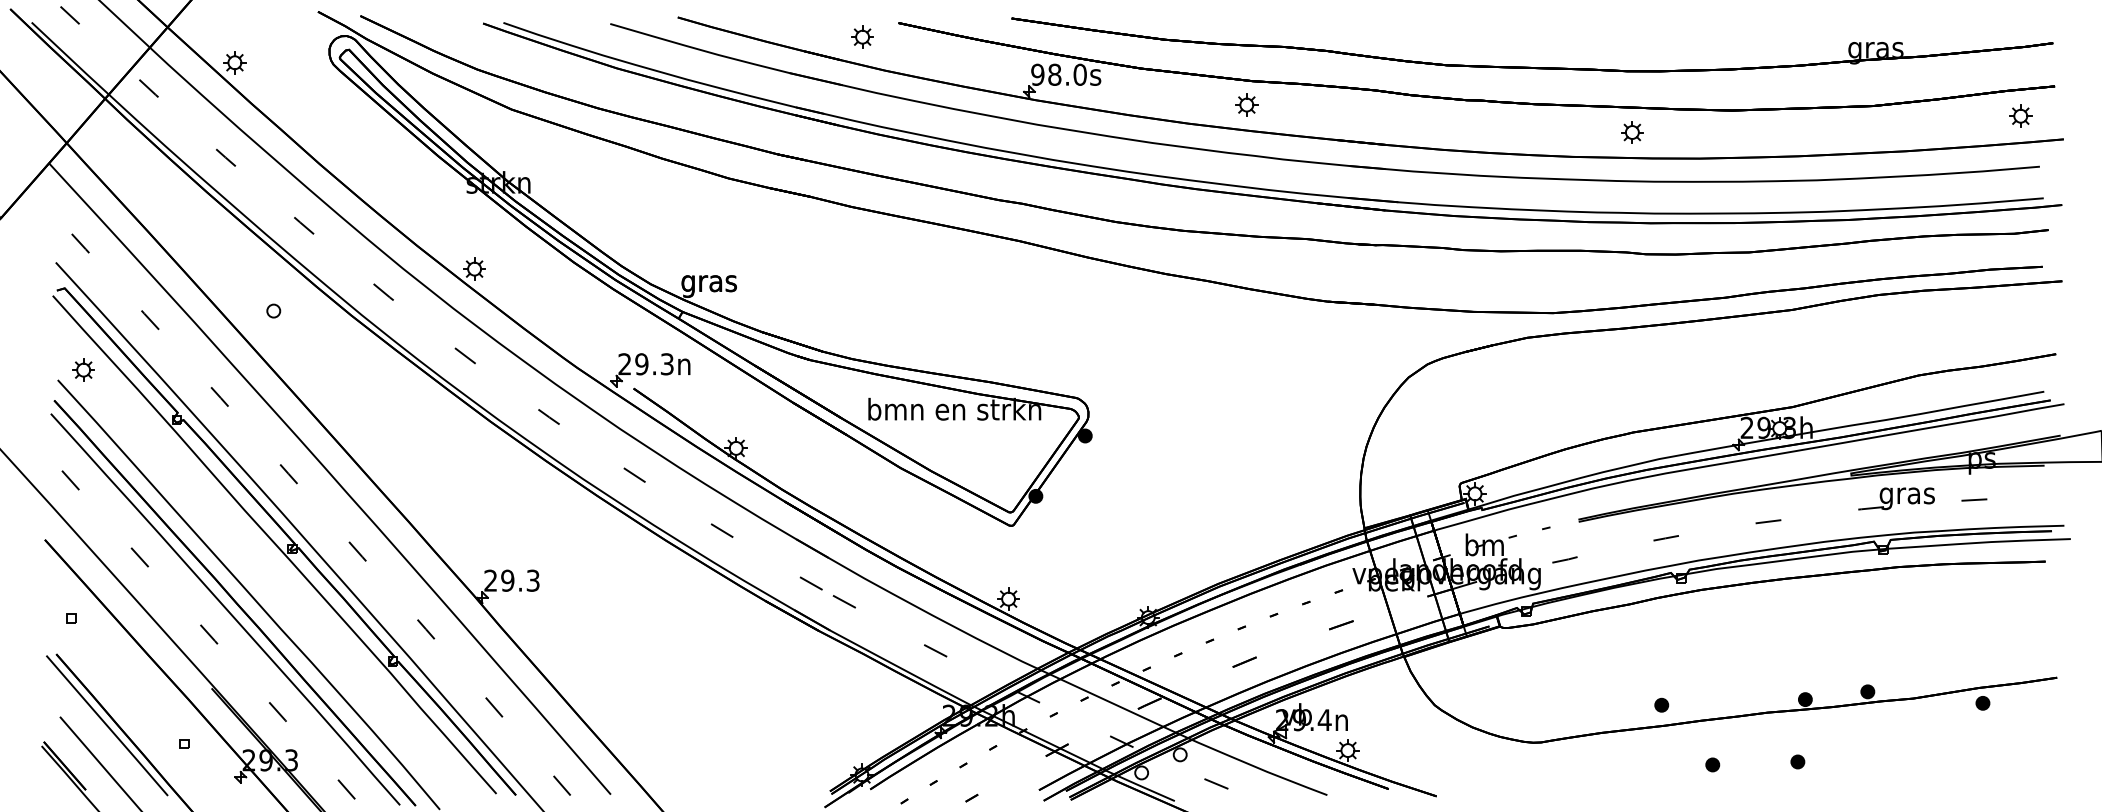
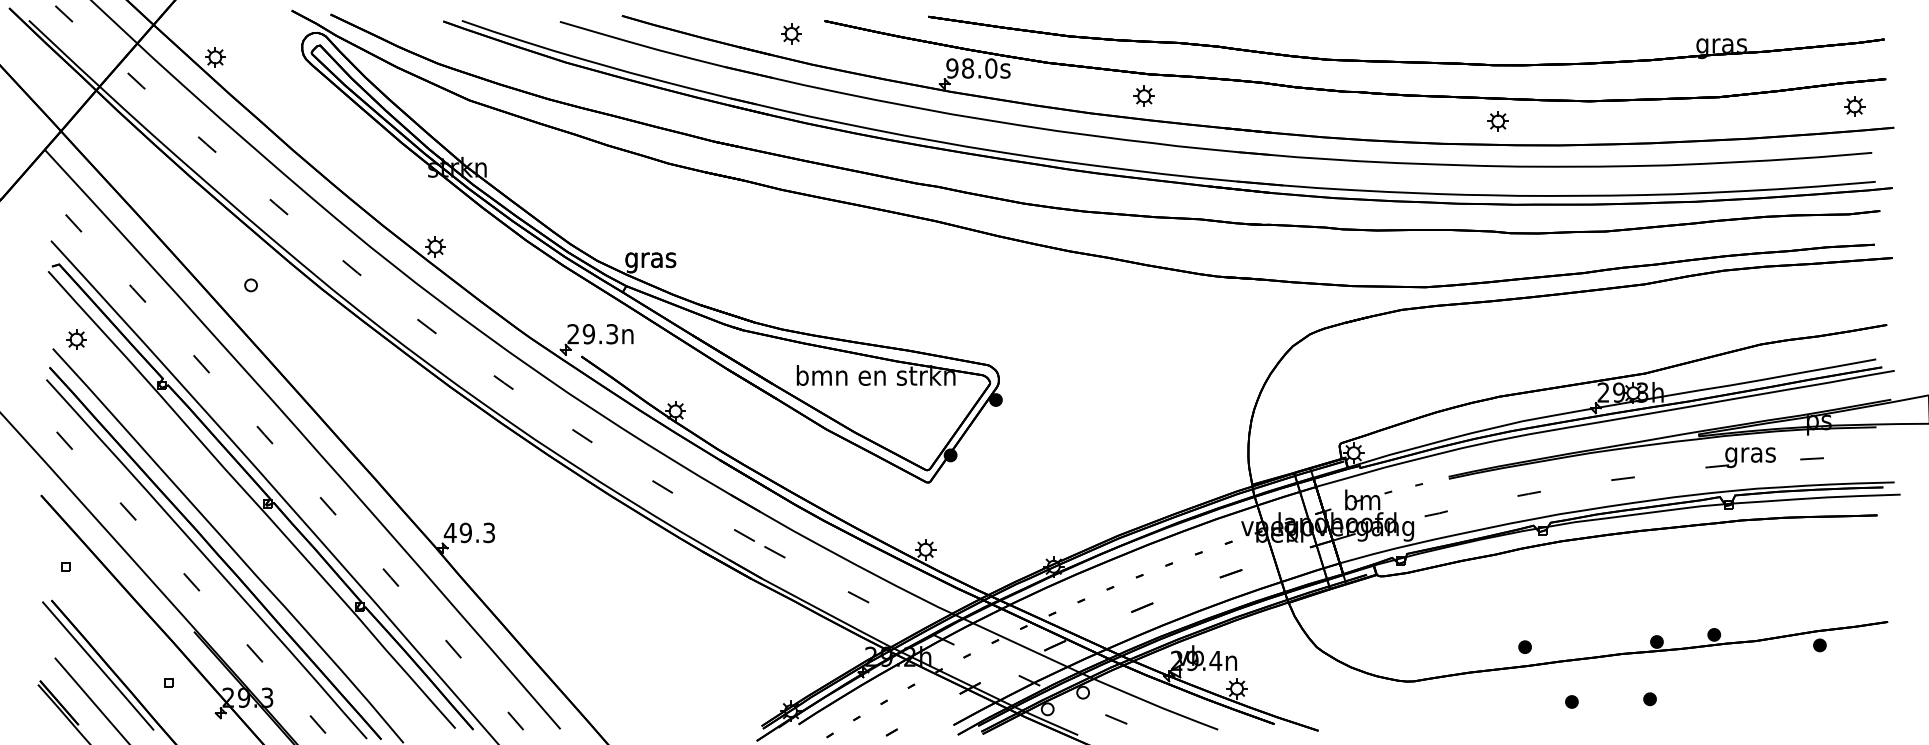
text: (490, 580) -> (450, 532), 29.3 -> 49.3

